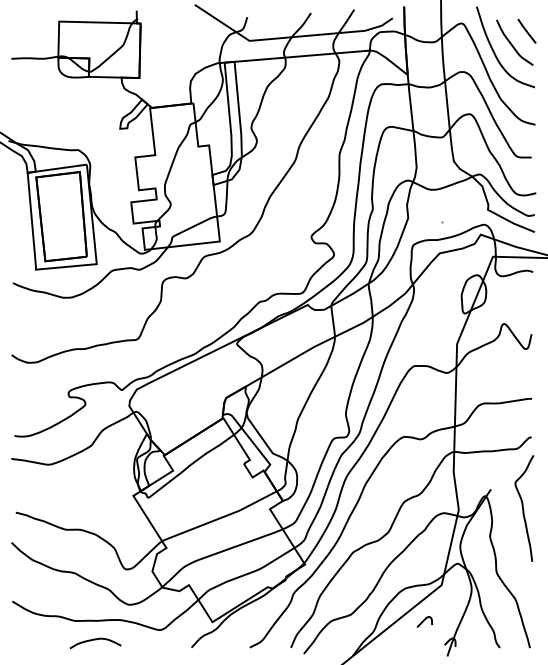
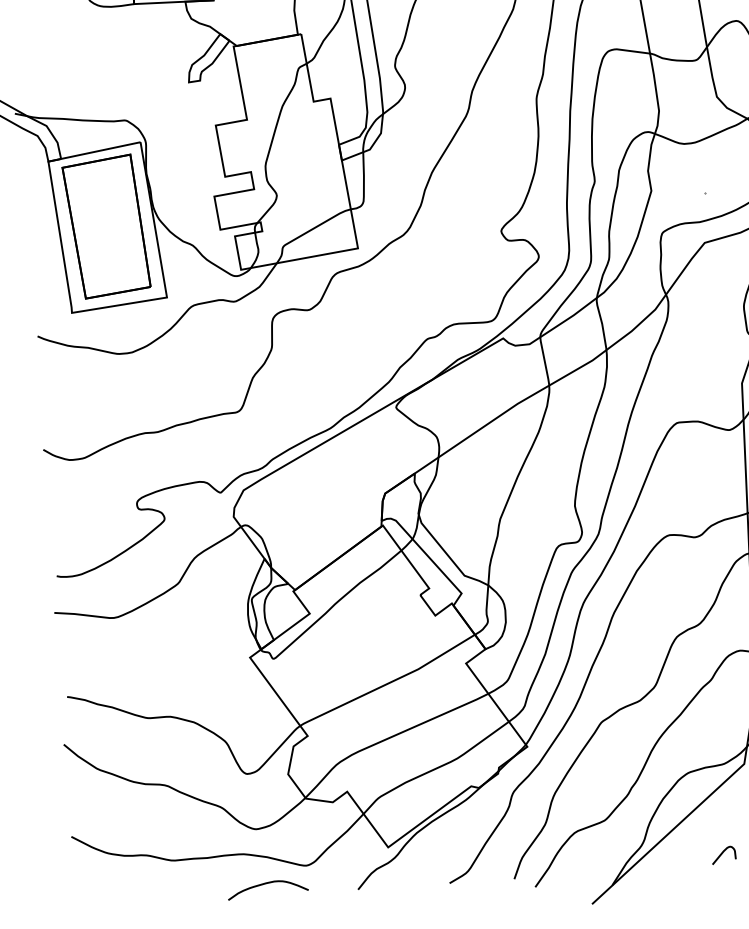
curve: (424, 621) -> (723, 854), moved
curve: (95, 640) -> (267, 884), moved

